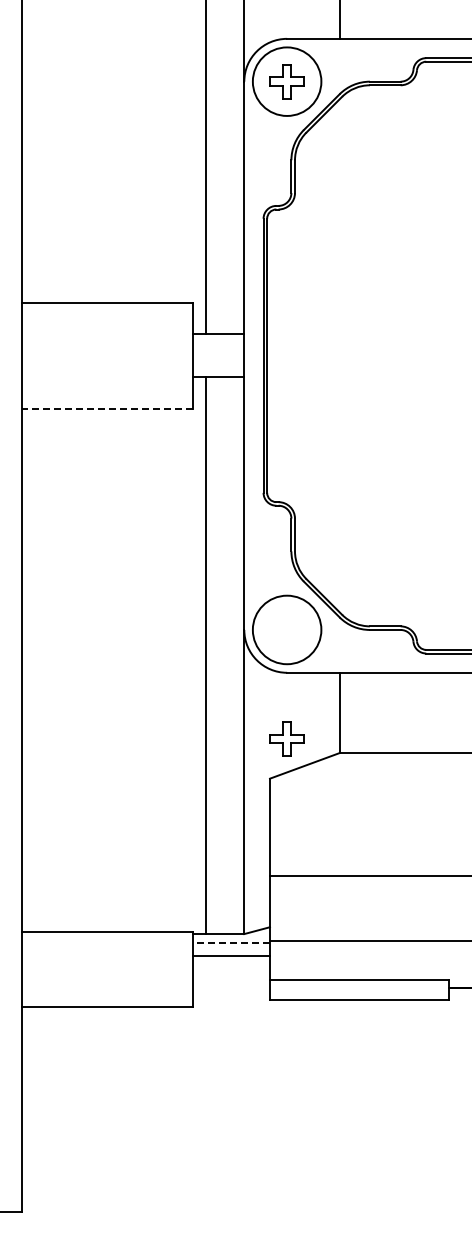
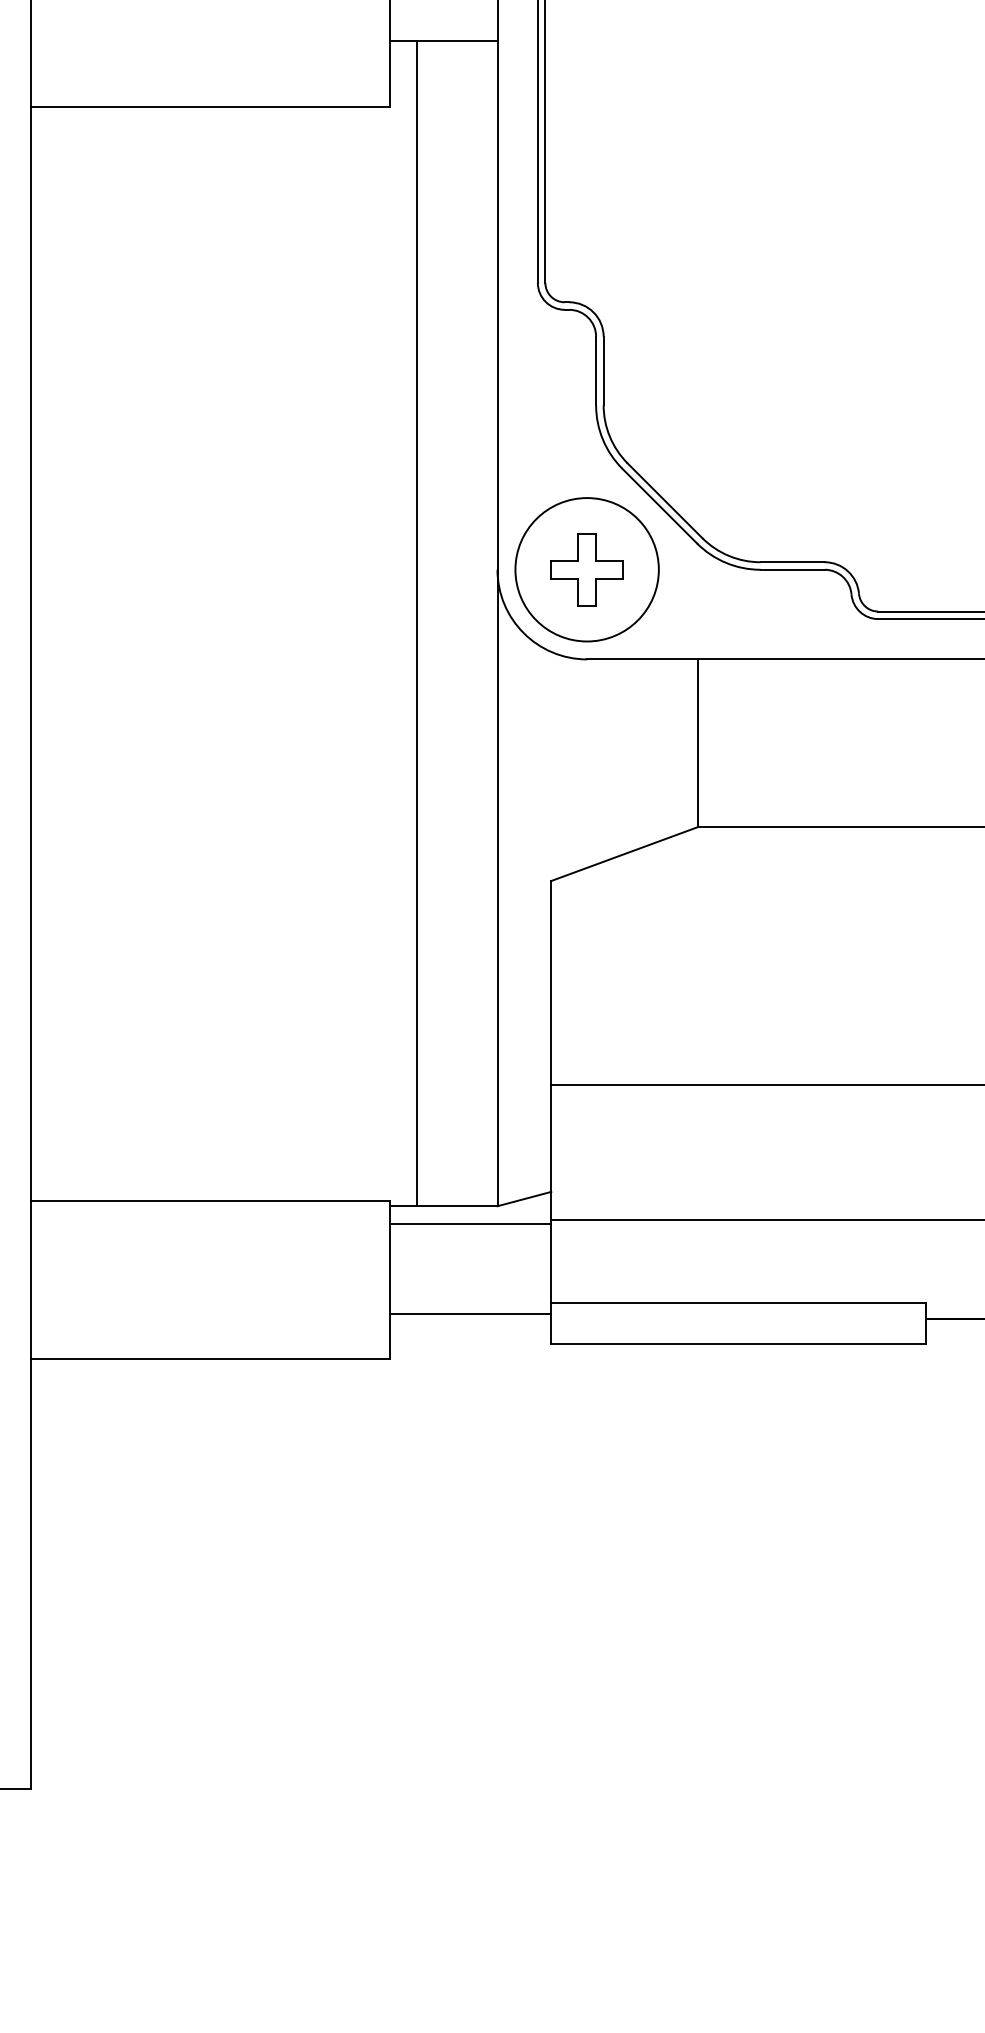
line: (107, 408) -> (211, 106), dashed -> solid
part: (286, 738) -> (585, 568), moved
line: (231, 942) -> (470, 1223), dashed -> solid
line: (230, 956) -> (468, 1313), moved

